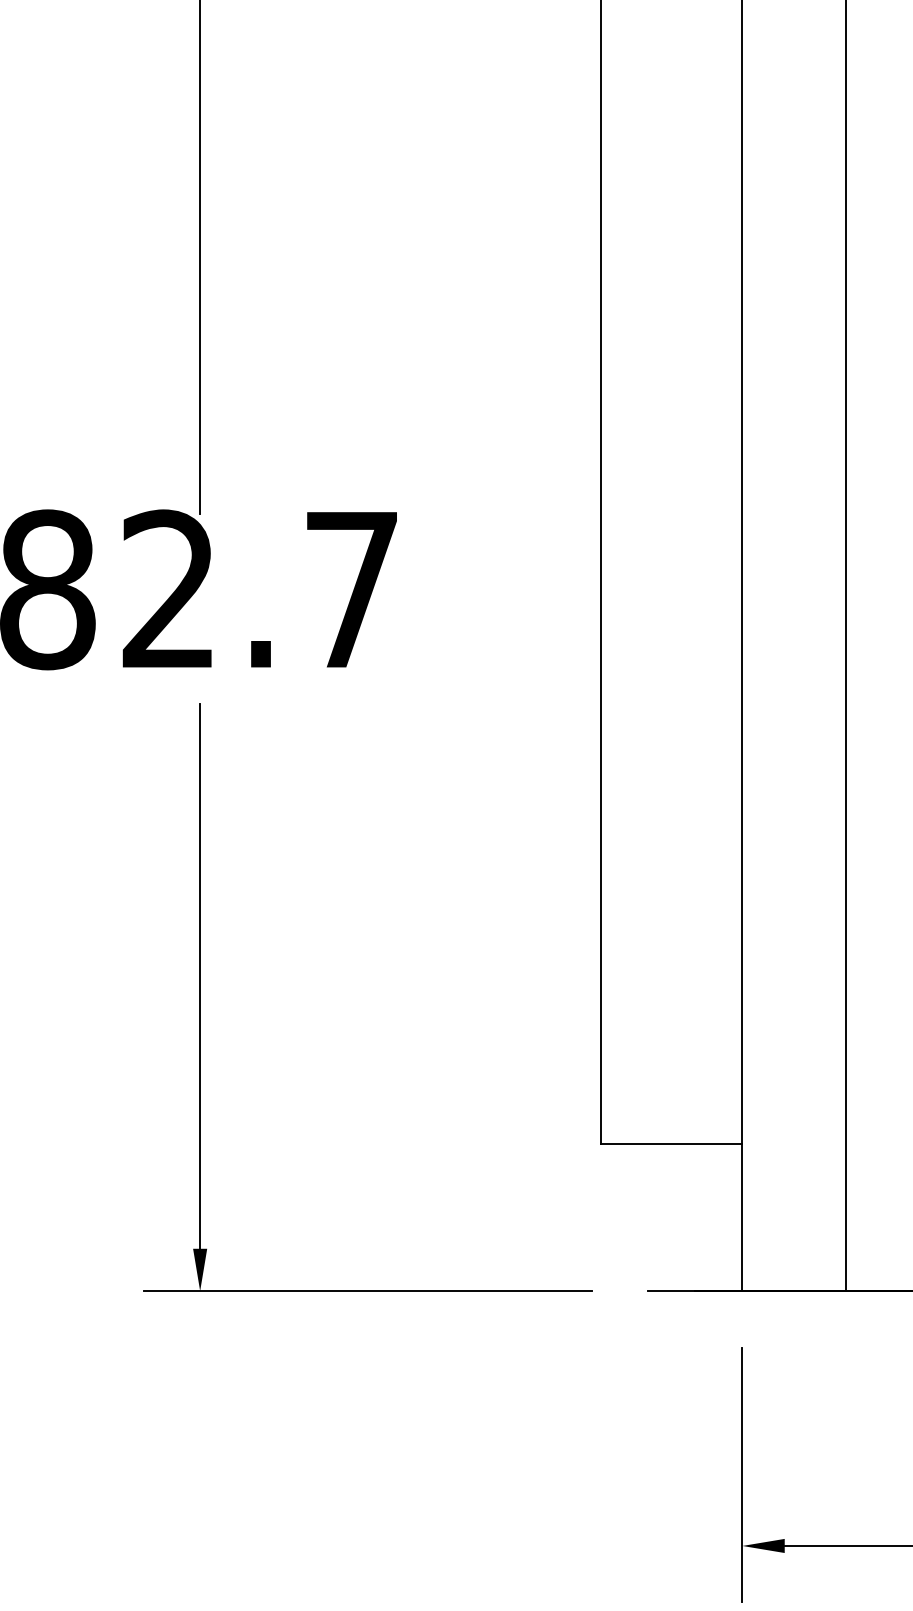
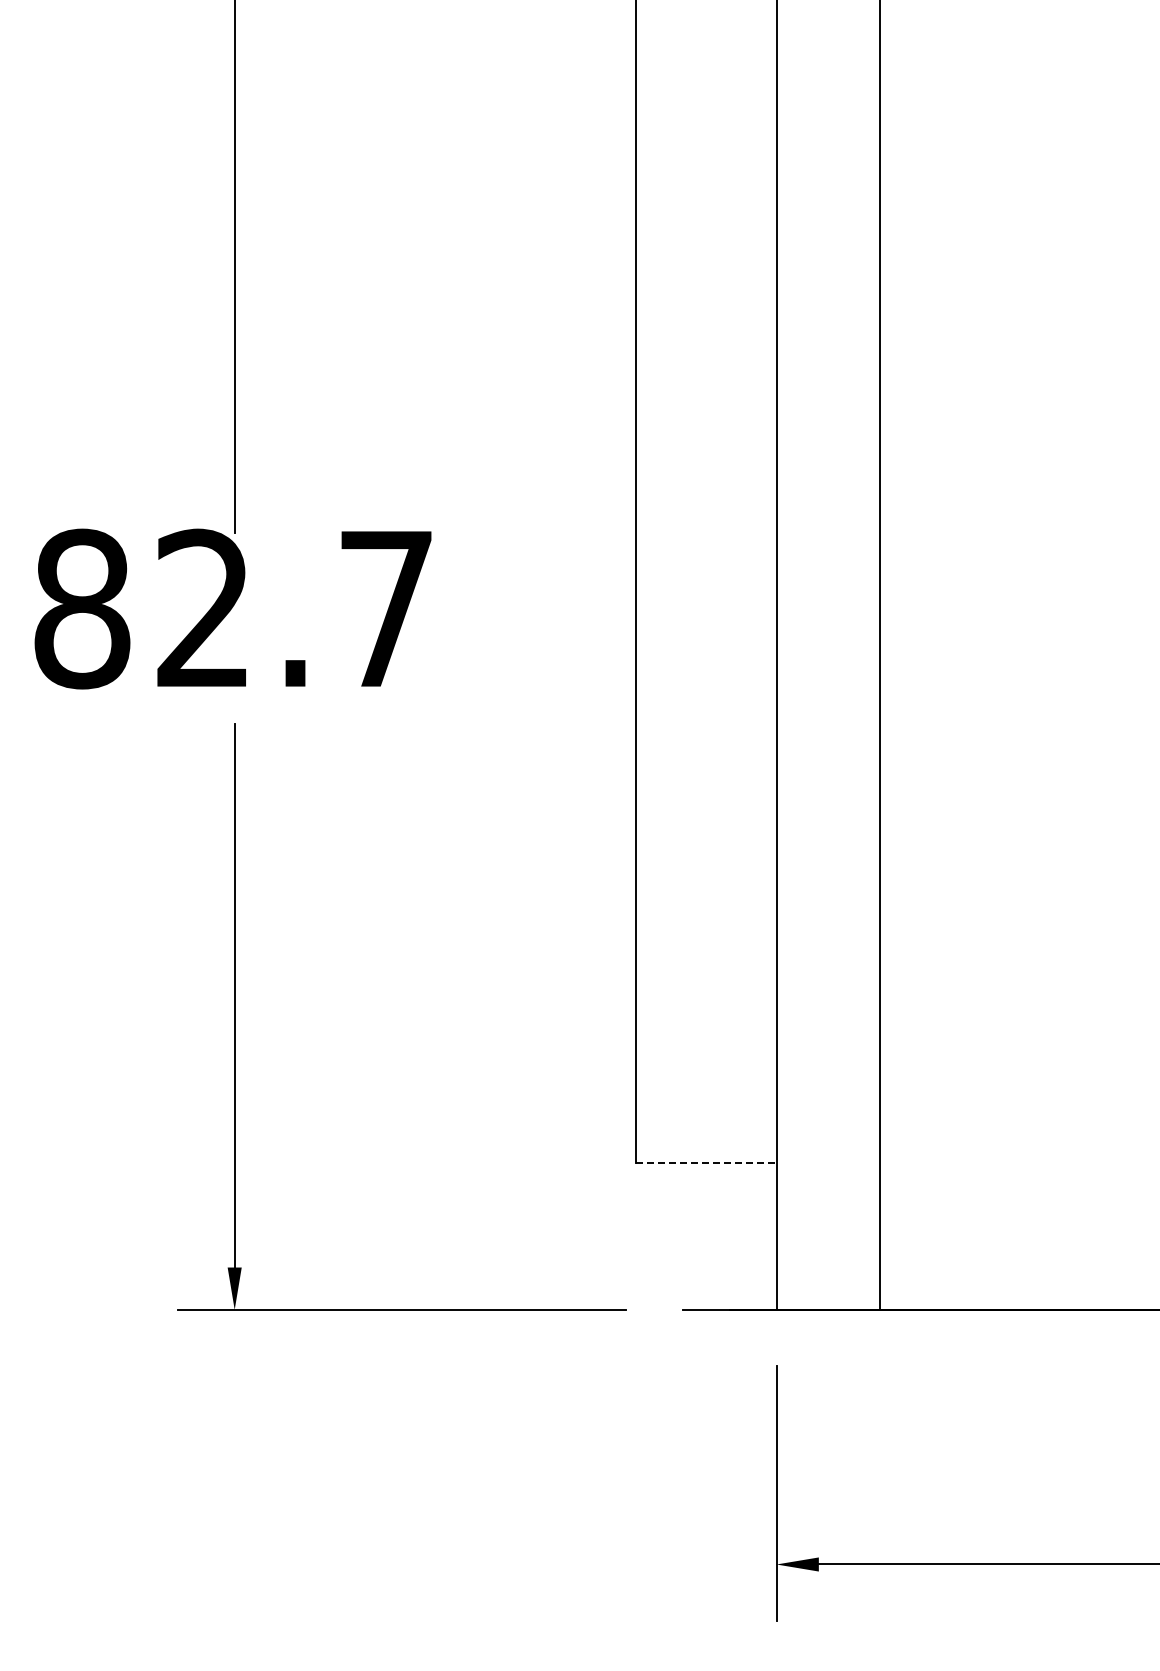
line: (672, 1144) -> (706, 1163), solid -> dashed

